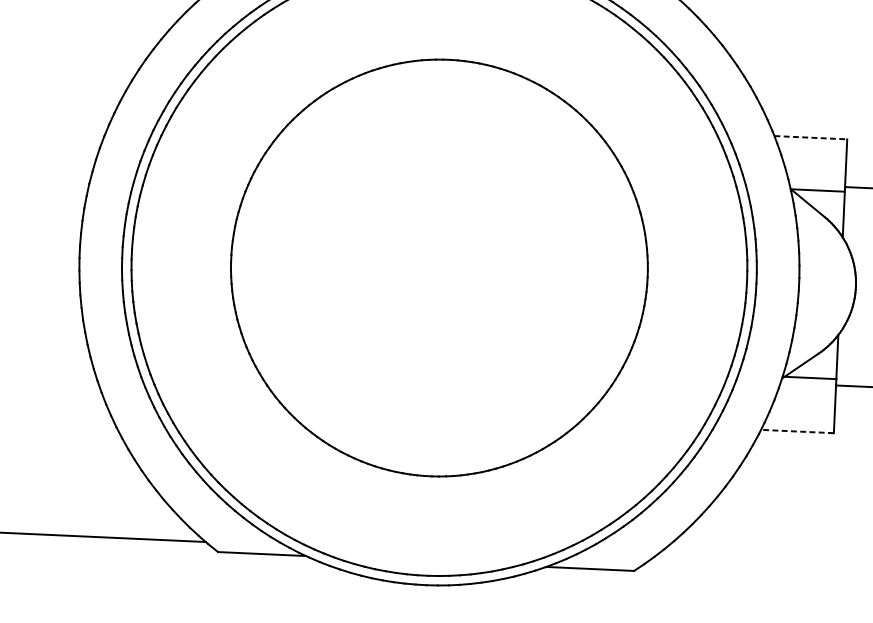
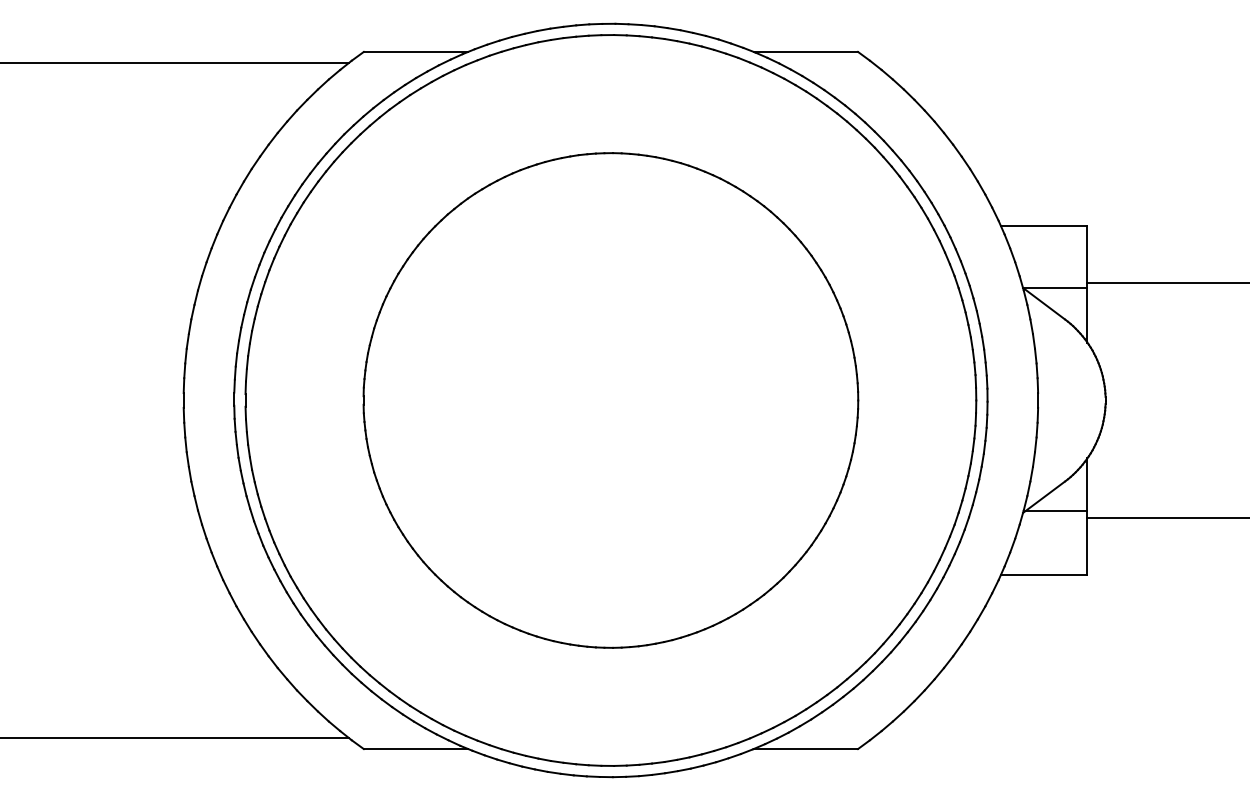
line: (811, 137) -> (1044, 225), dashed -> solid
line: (796, 431) -> (1043, 575), dashed -> solid

